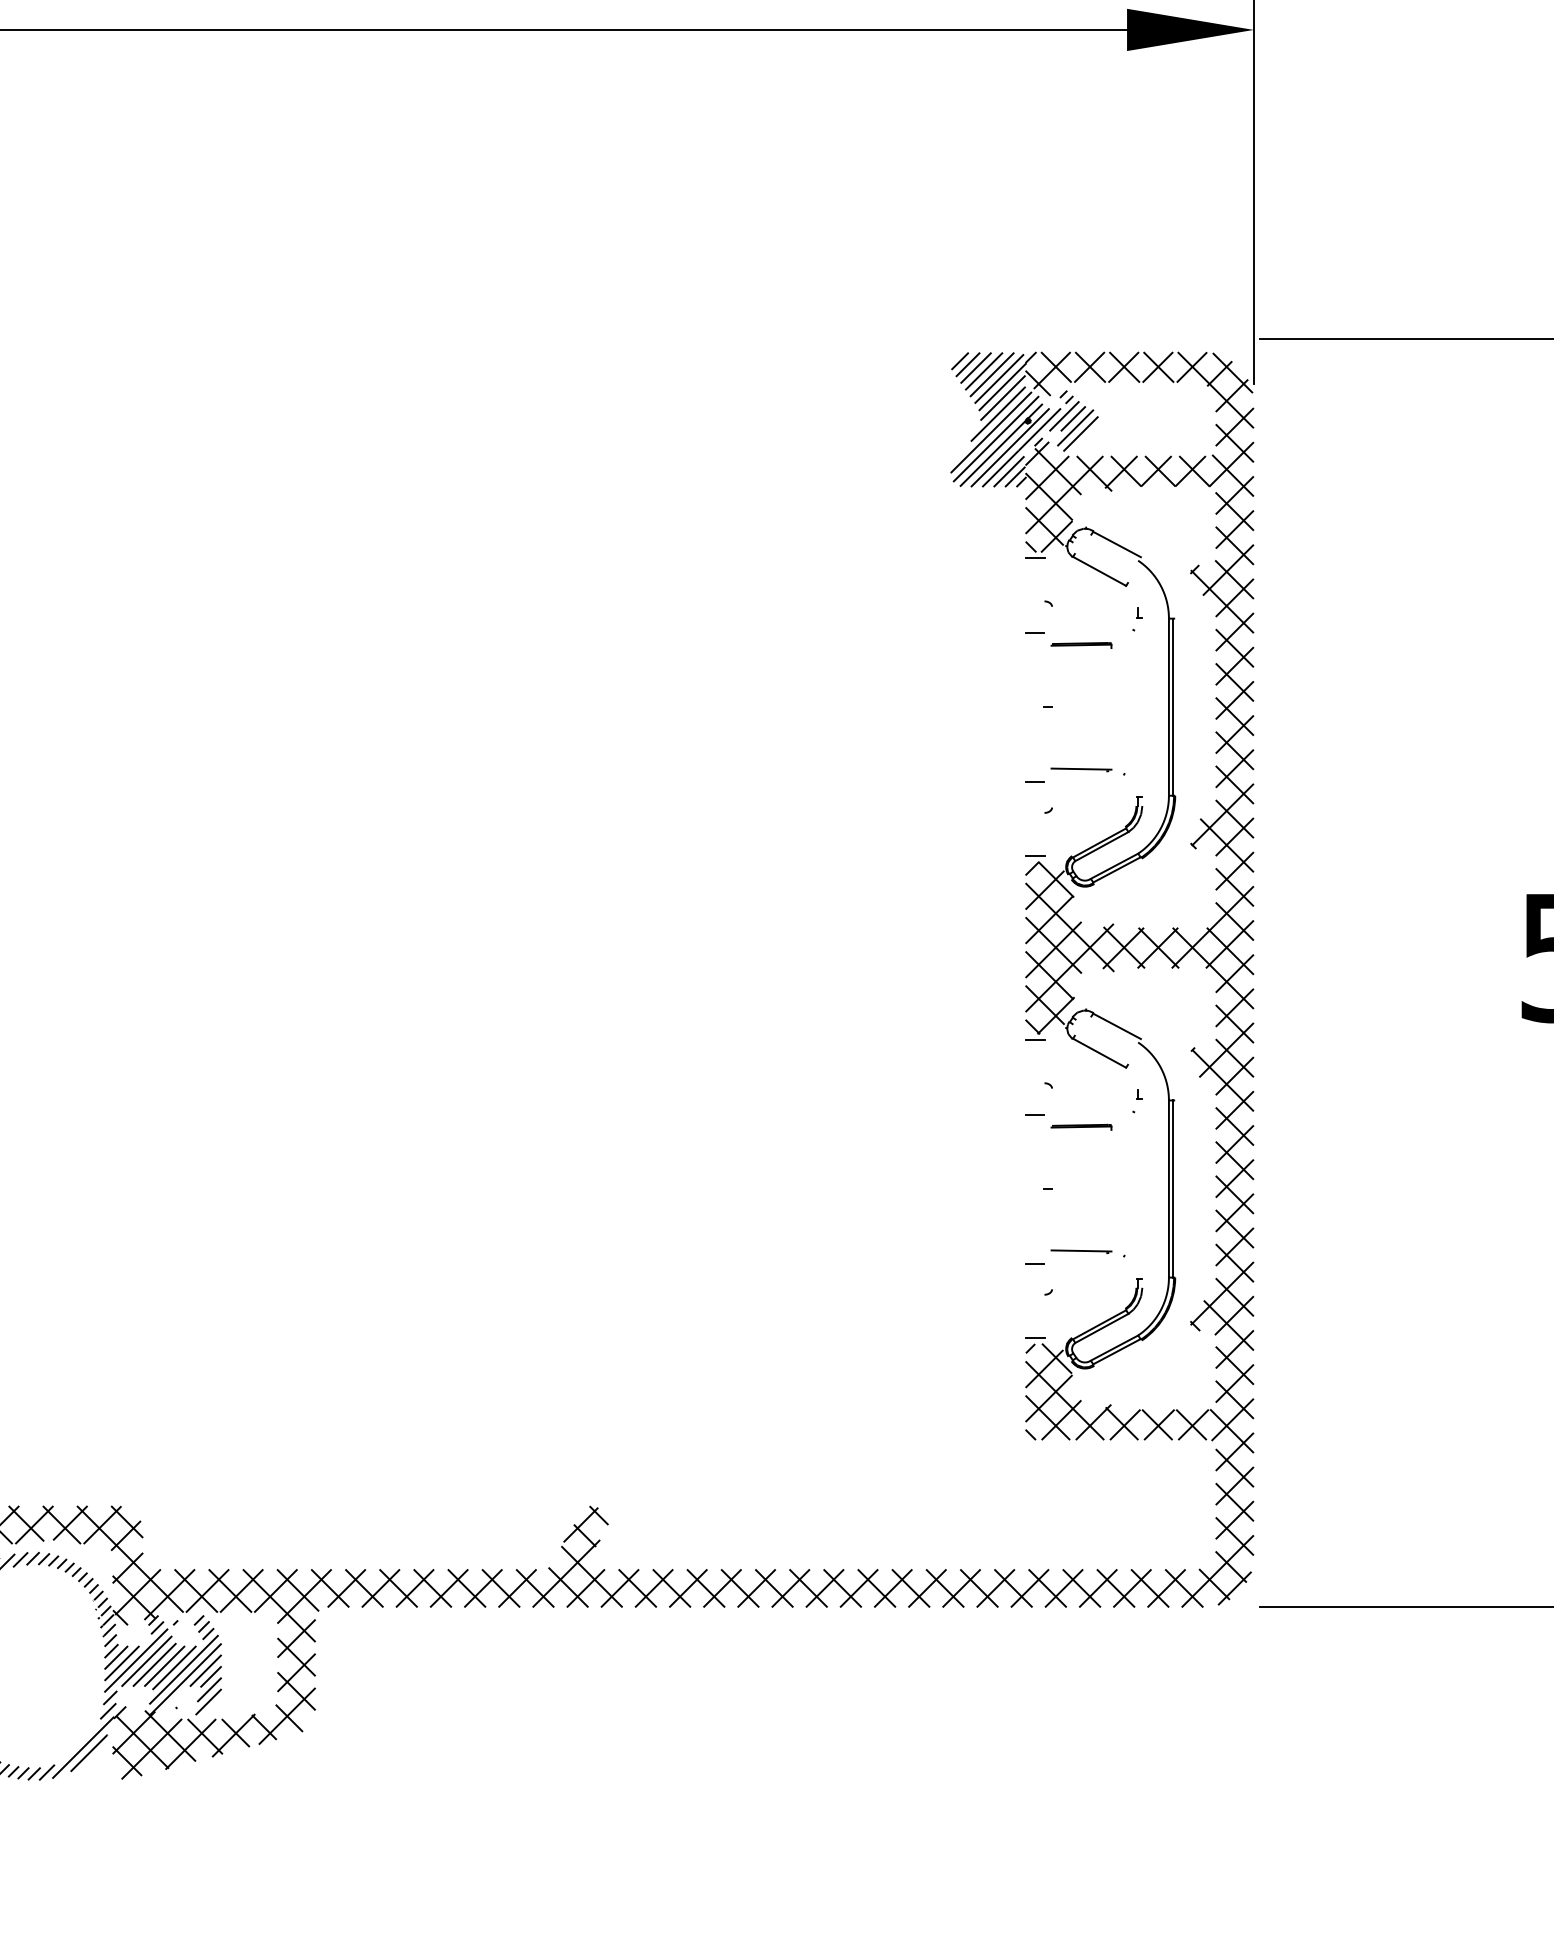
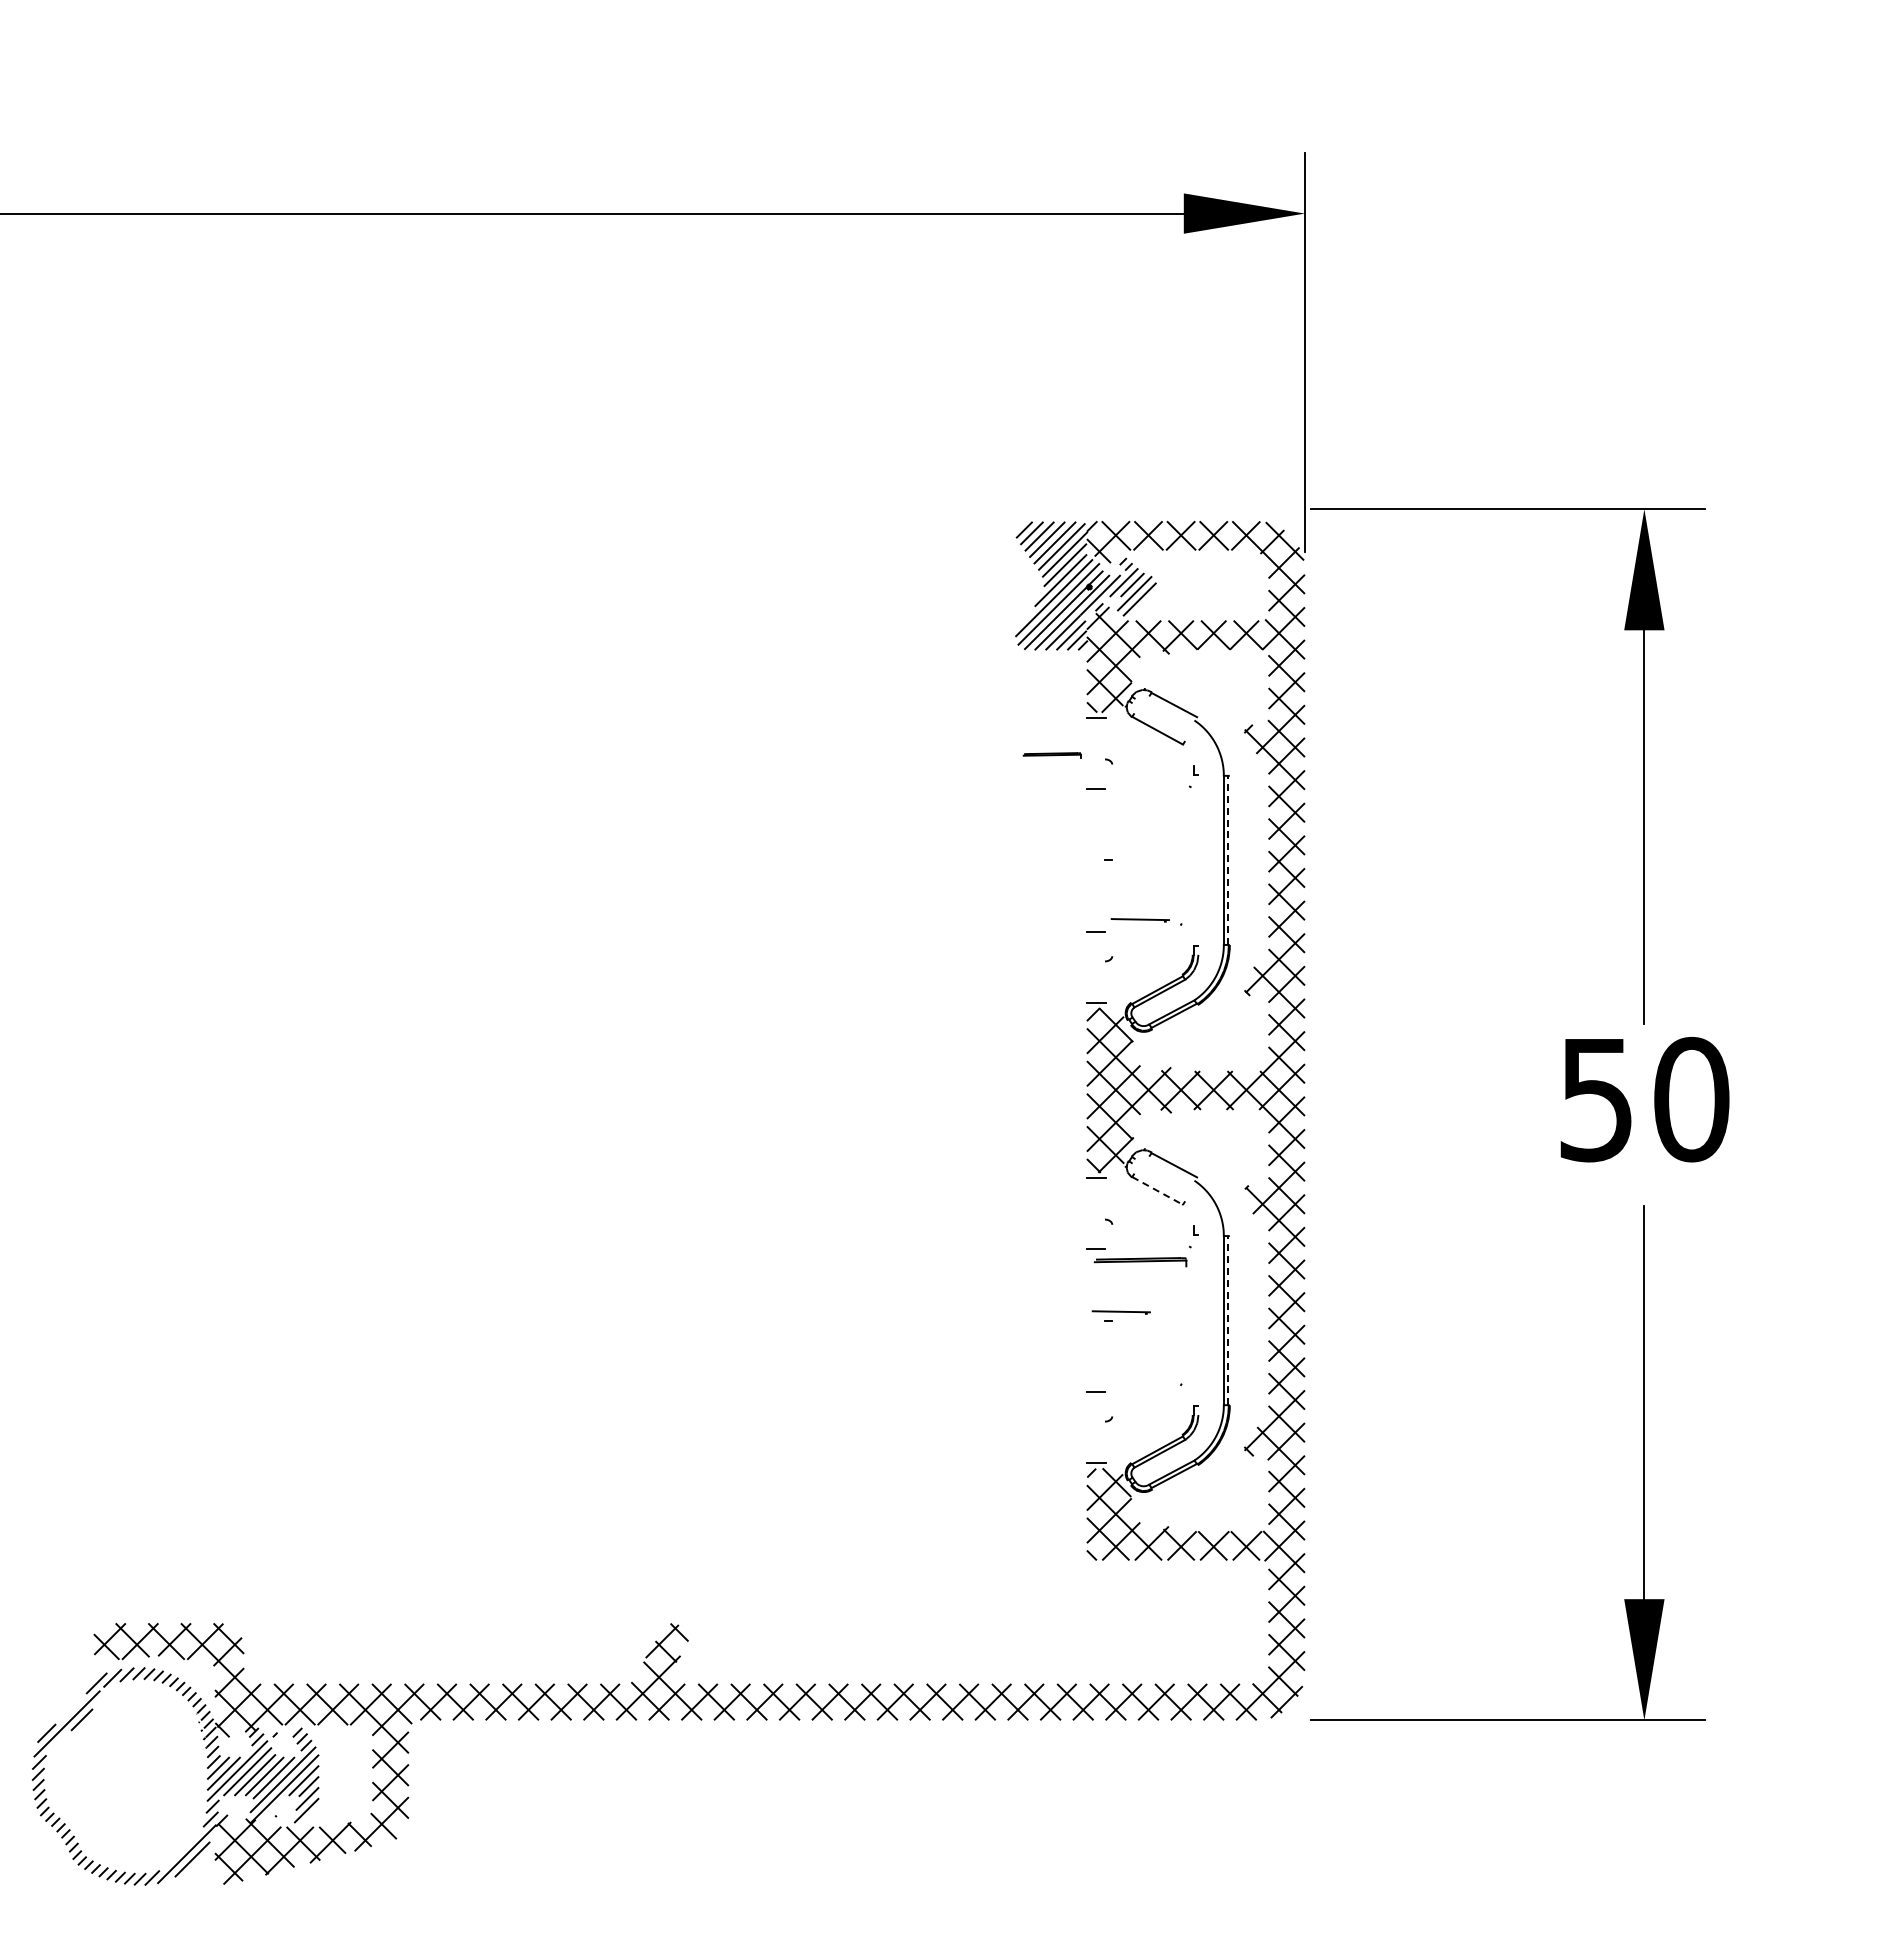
part: (1080, 645) -> (1051, 755), moved
line: (1173, 707) -> (1228, 860), solid -> dashed
line: (1099, 1052) -> (1157, 1190), solid -> dashed
part: (1080, 1127) -> (1139, 1261), size x1.6
line: (1173, 1188) -> (1228, 1320), solid -> dashed
line: (1080, 1251) -> (1120, 1312), moved

